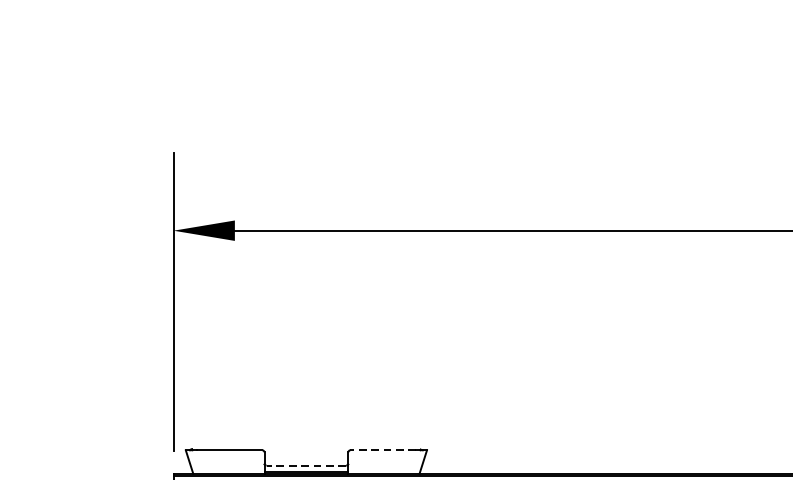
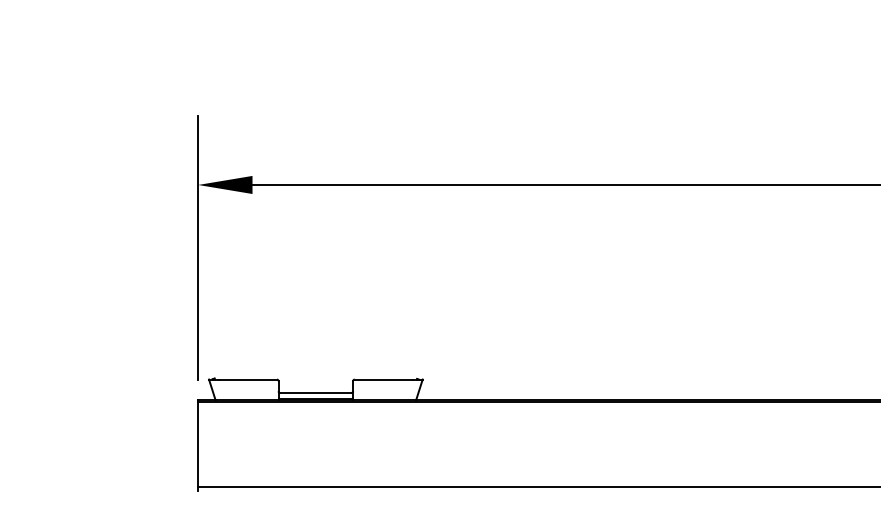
line: (382, 450) -> (383, 379), dashed -> solid
line: (305, 466) -> (315, 393), dashed -> solid

